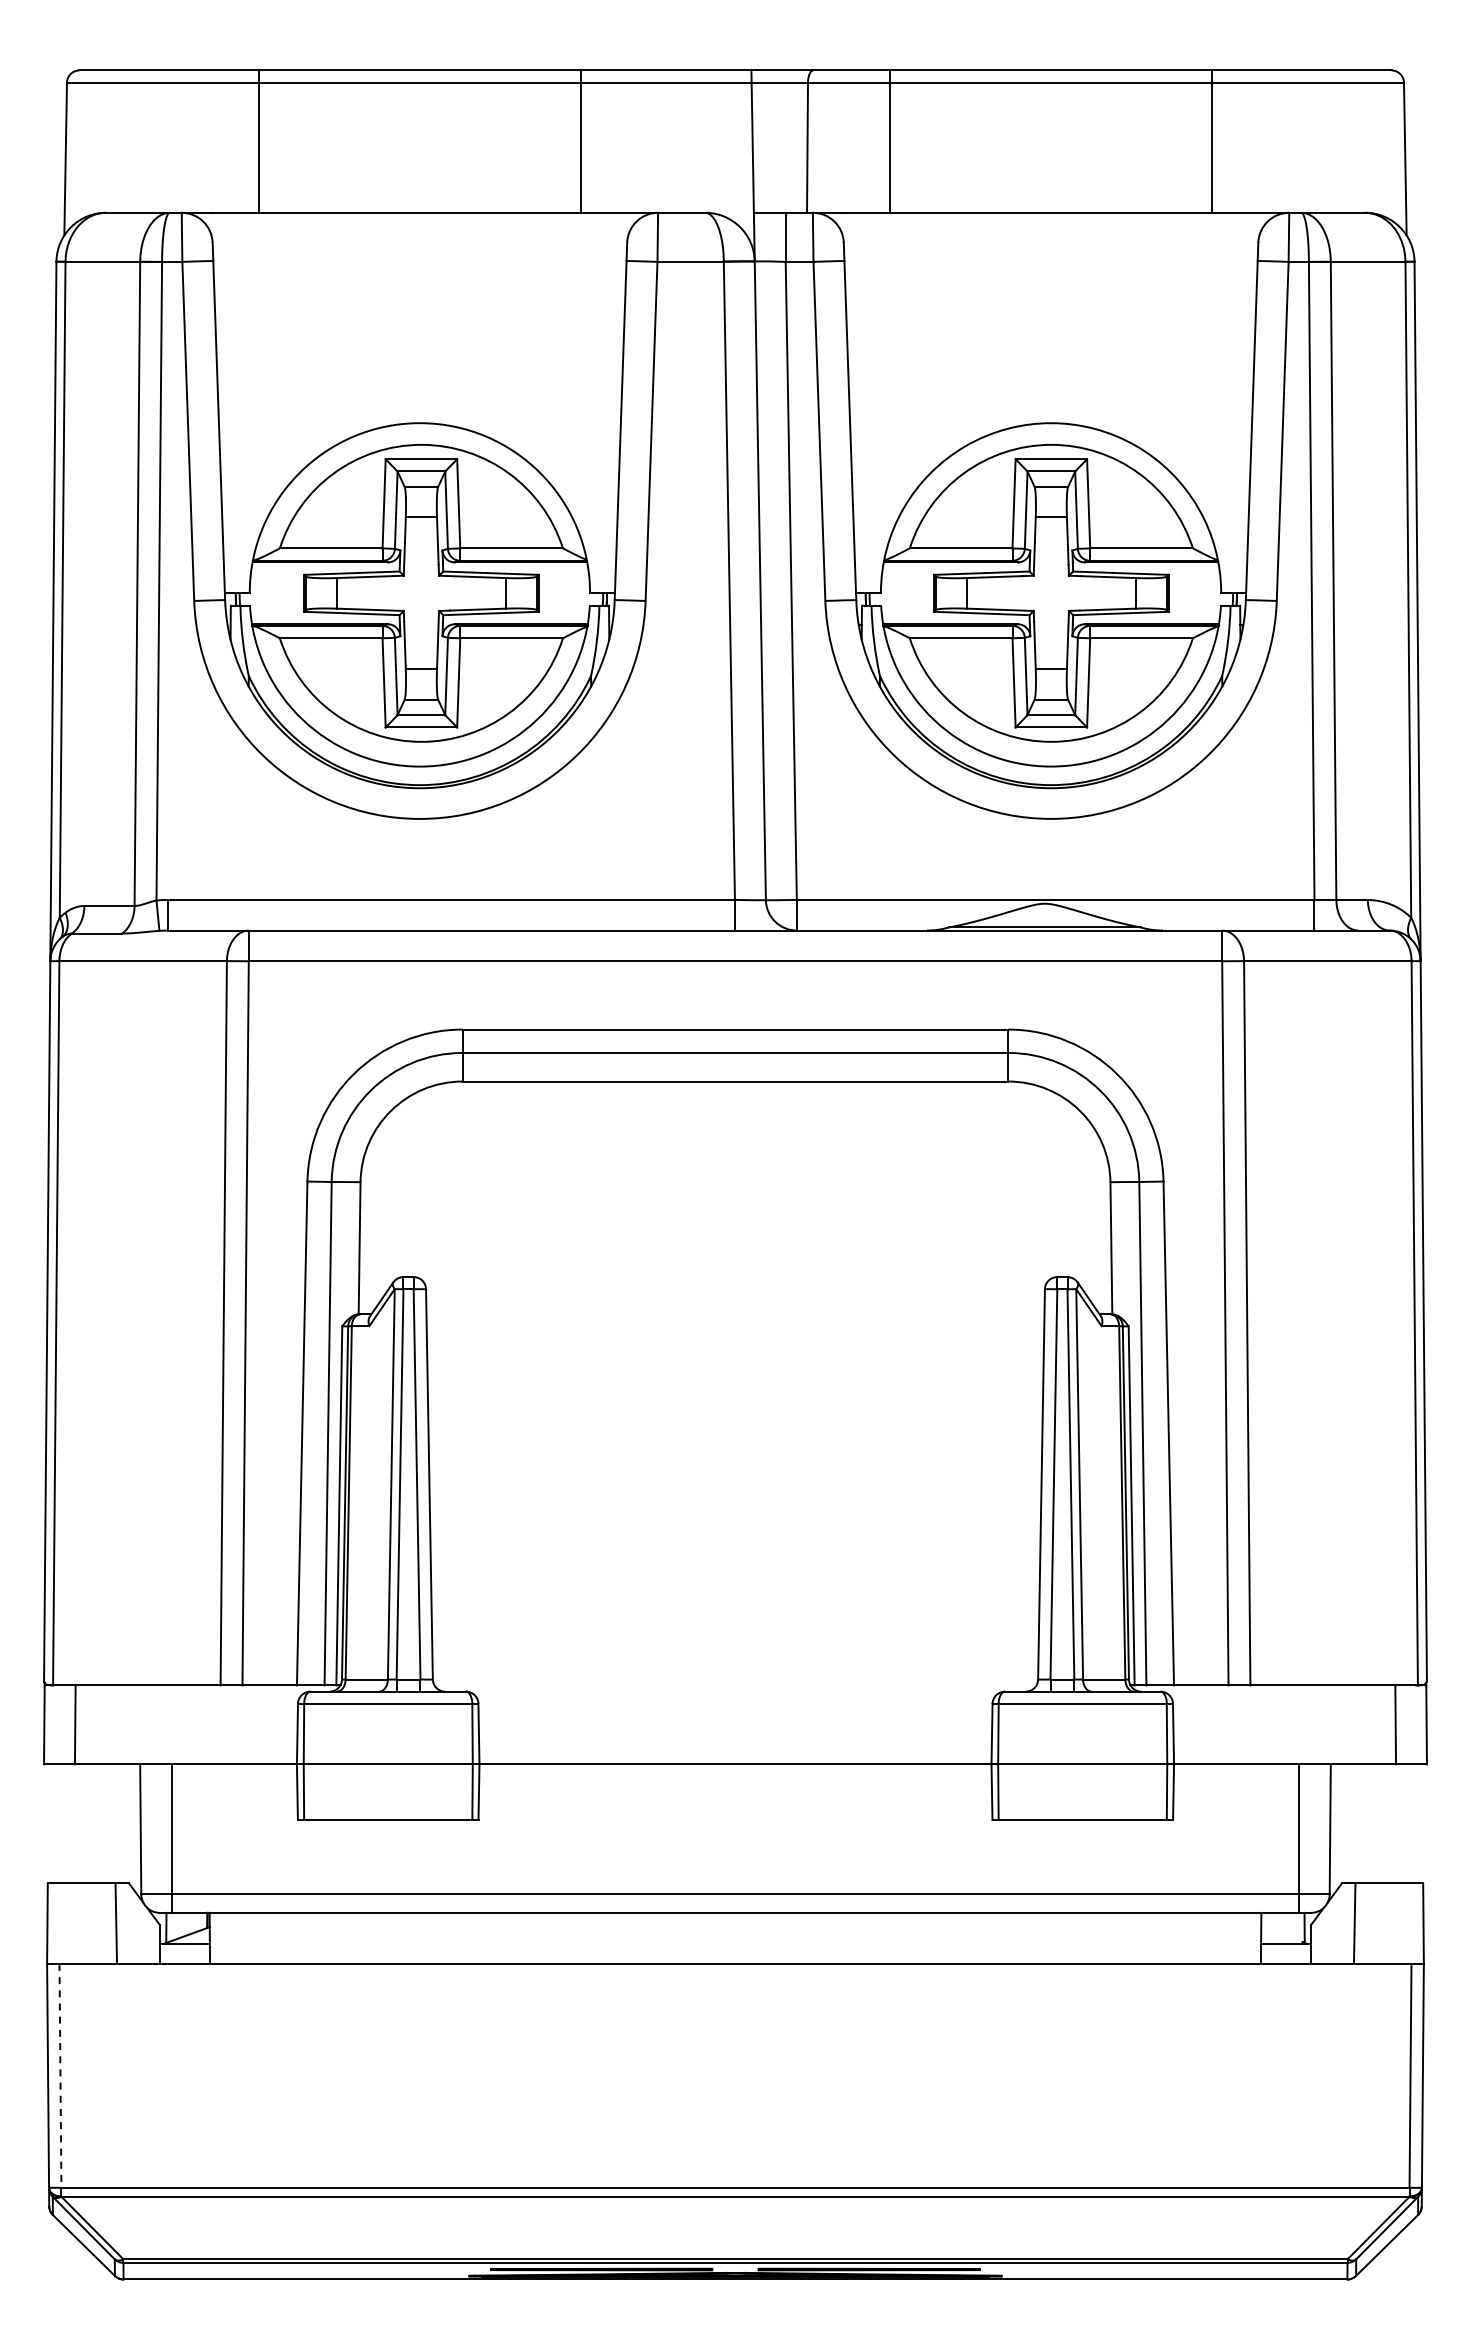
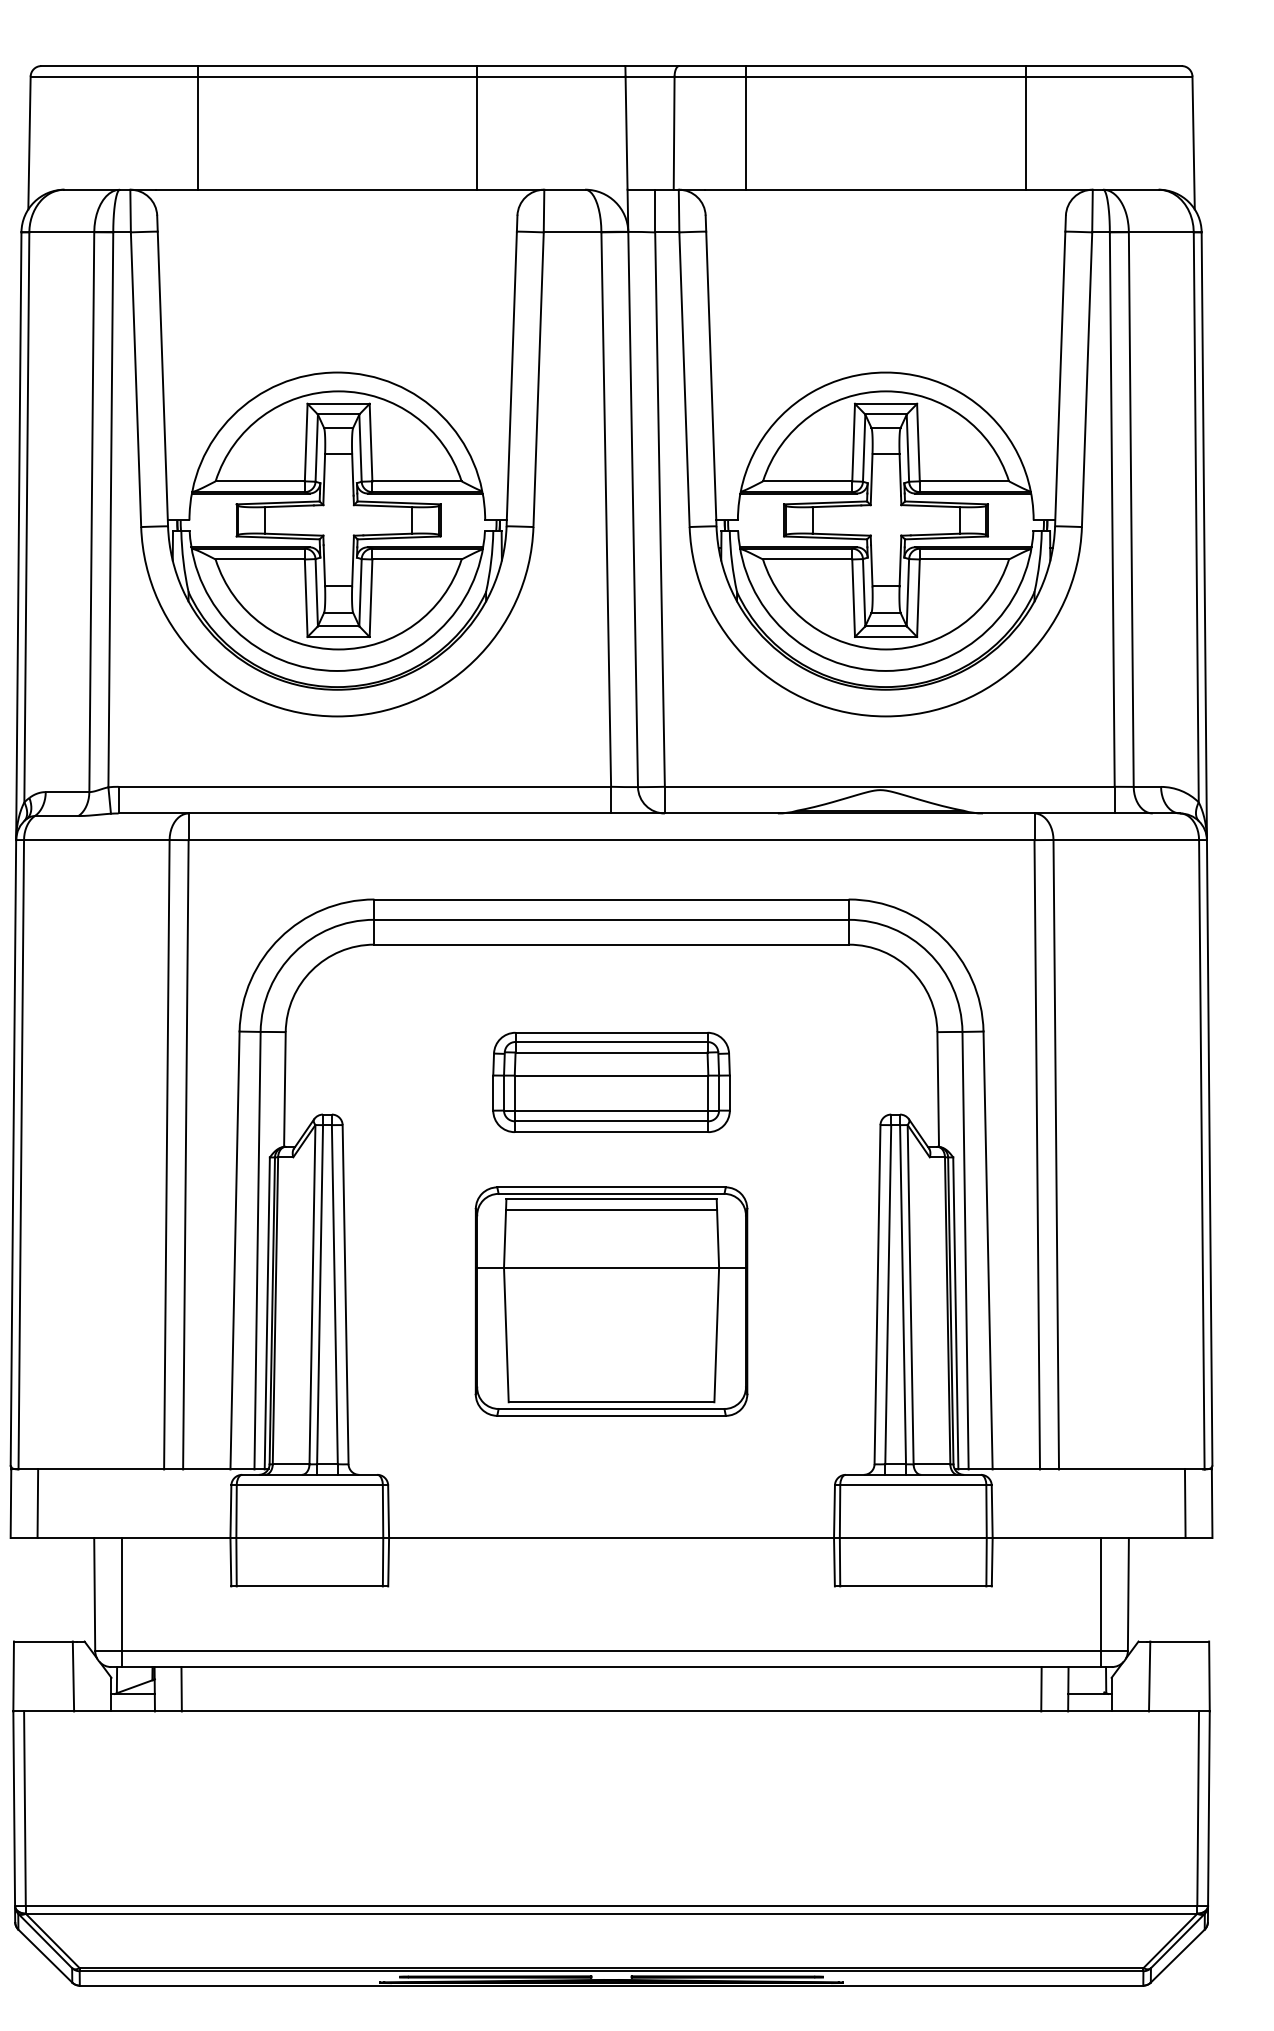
part: (735, 1240) -> (611, 1082), added
part: (735, 1491) -> (611, 1300), added
line: (240, 1937) -> (181, 1688), added
line: (1229, 1937) -> (1040, 1688), added
line: (60, 2075) -> (24, 1808), dashed -> solid

